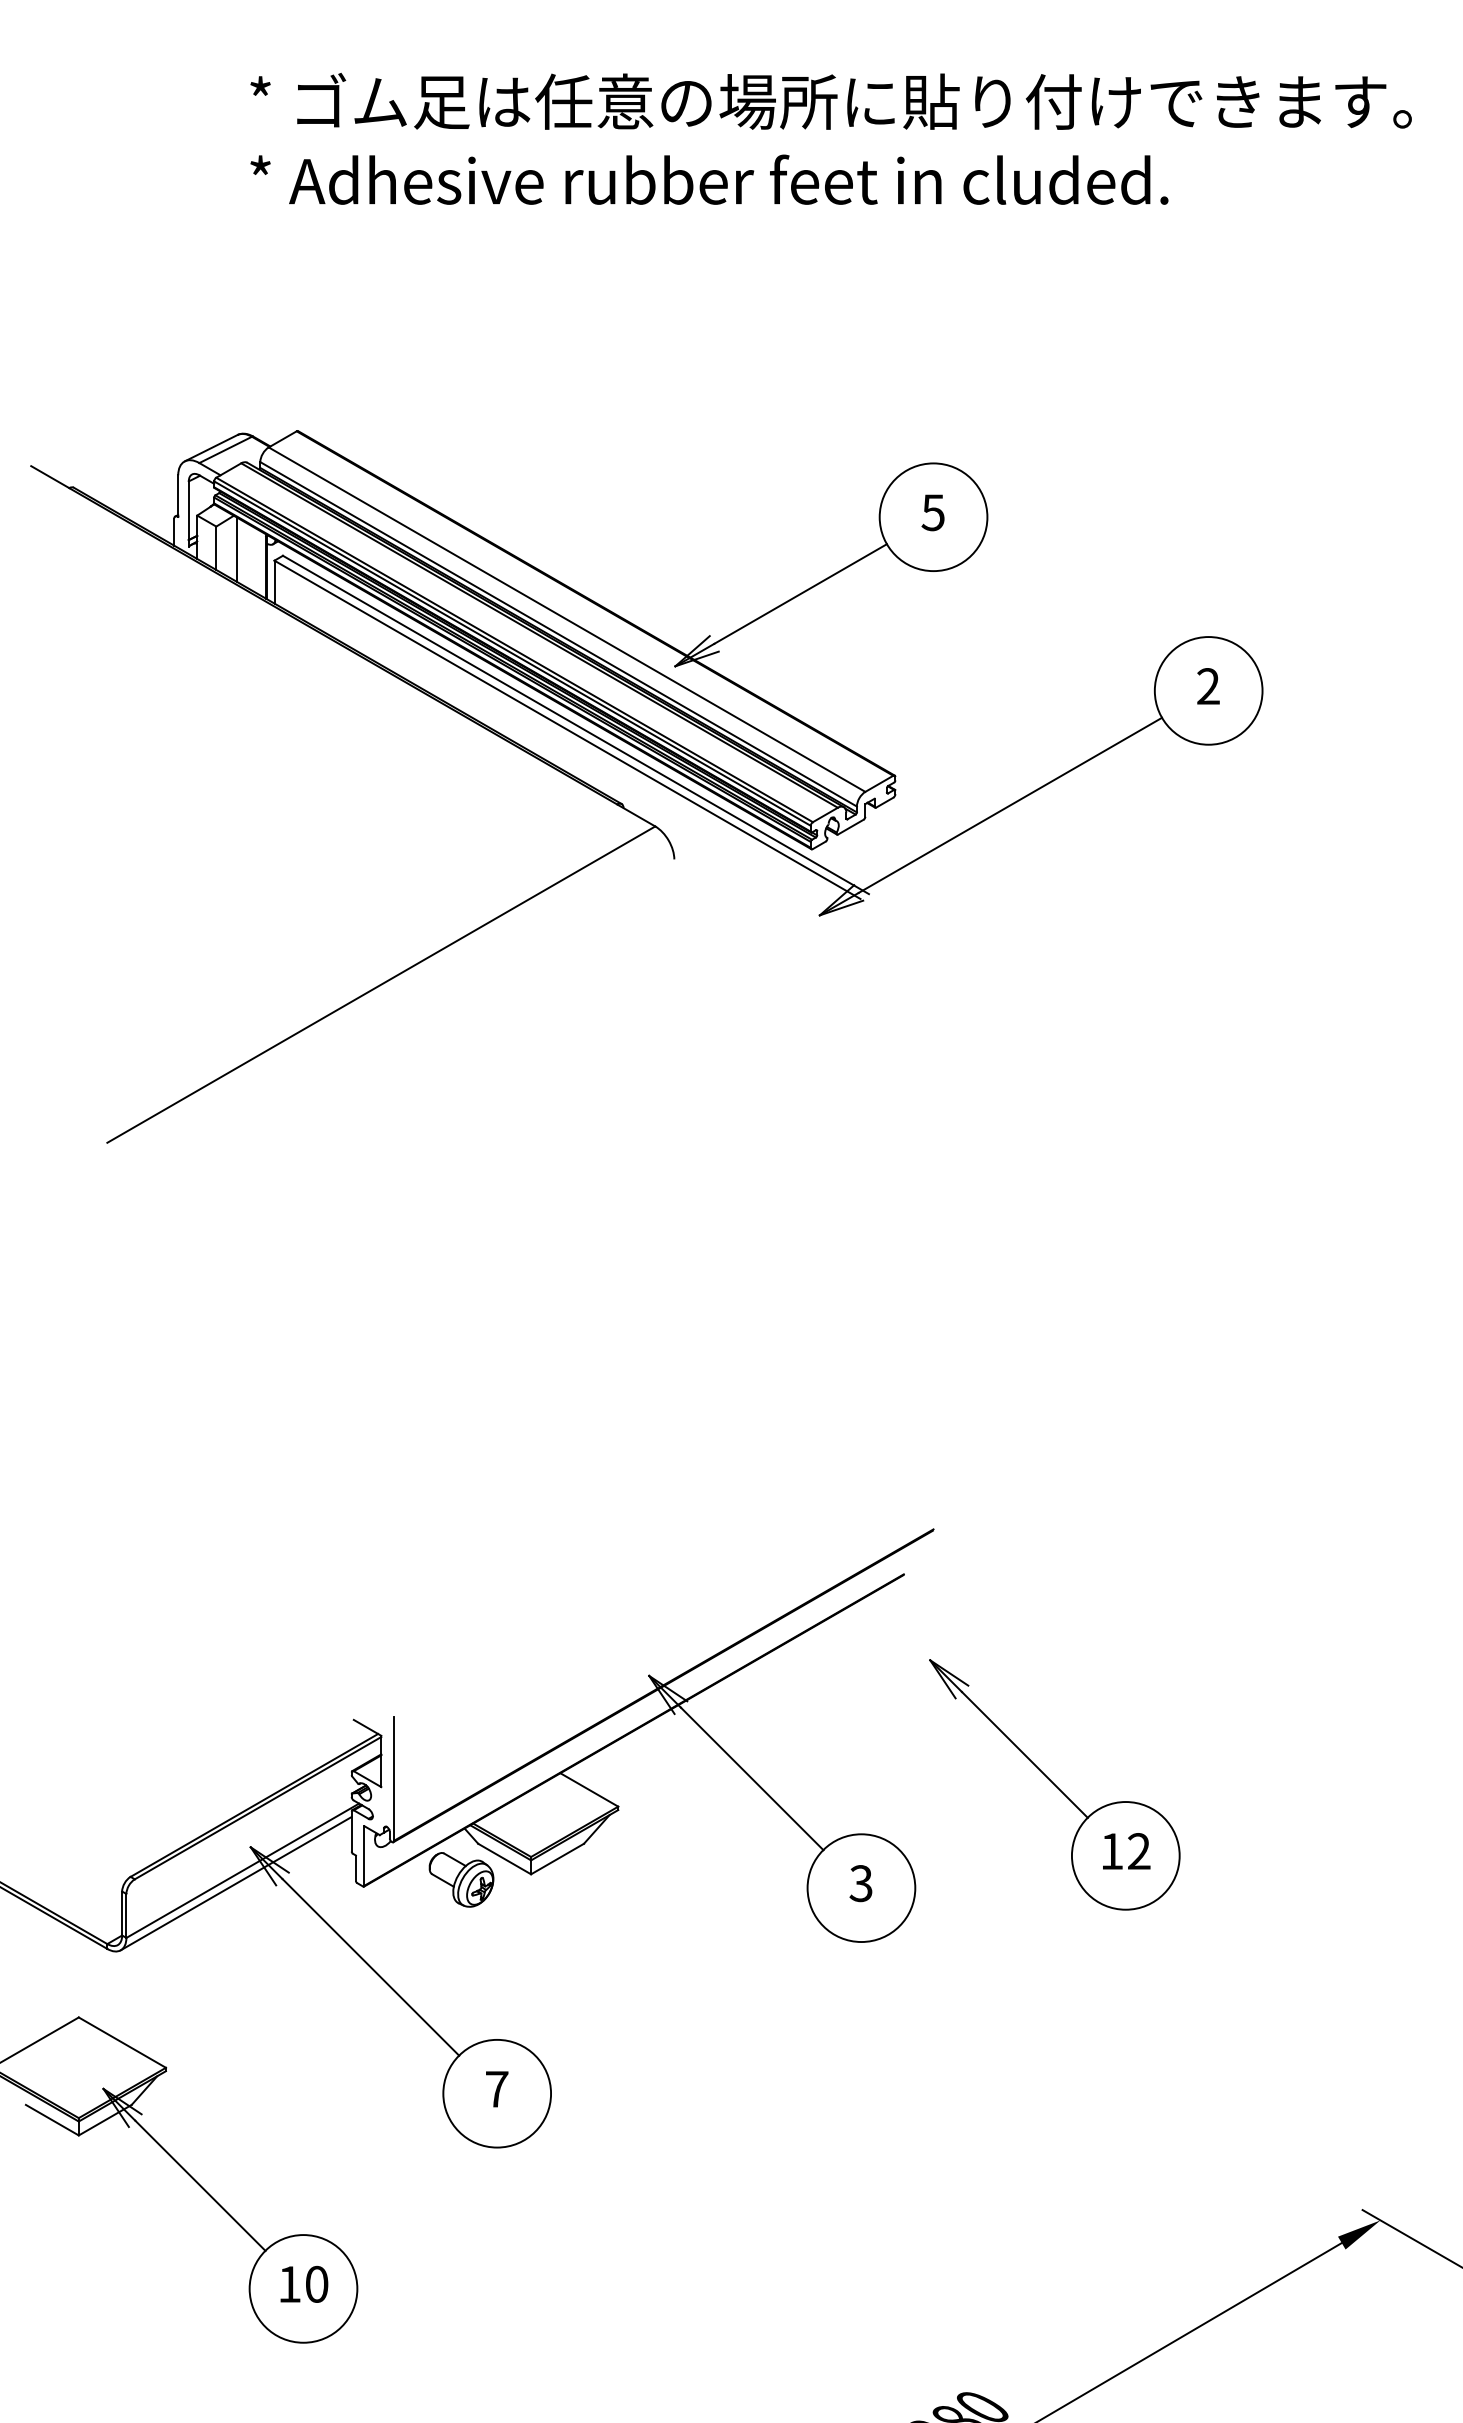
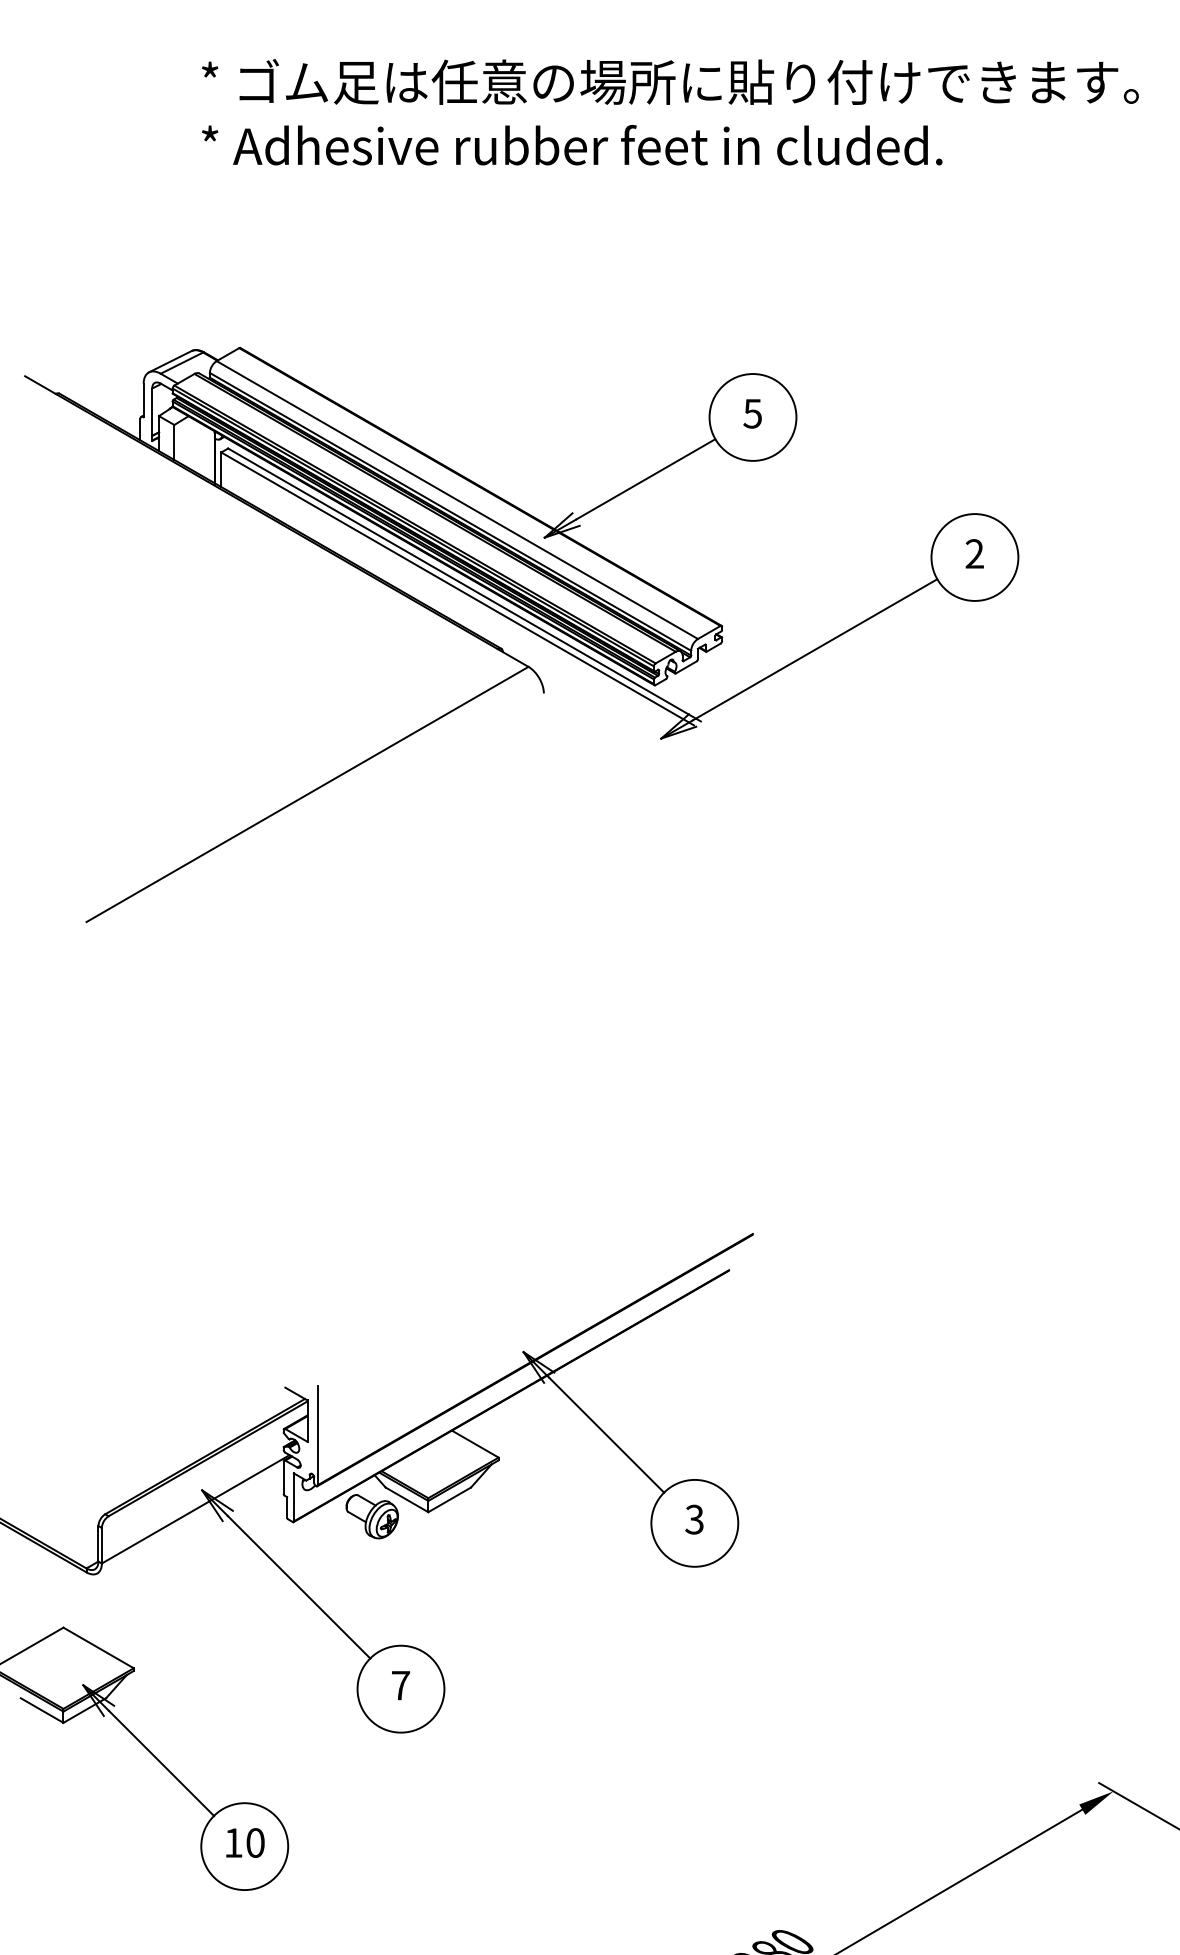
line: (237, 549) -> (191, 443), removed
part: (1054, 1784) -> (850, 1439), removed
line: (235, 1883) -> (189, 1519), removed

